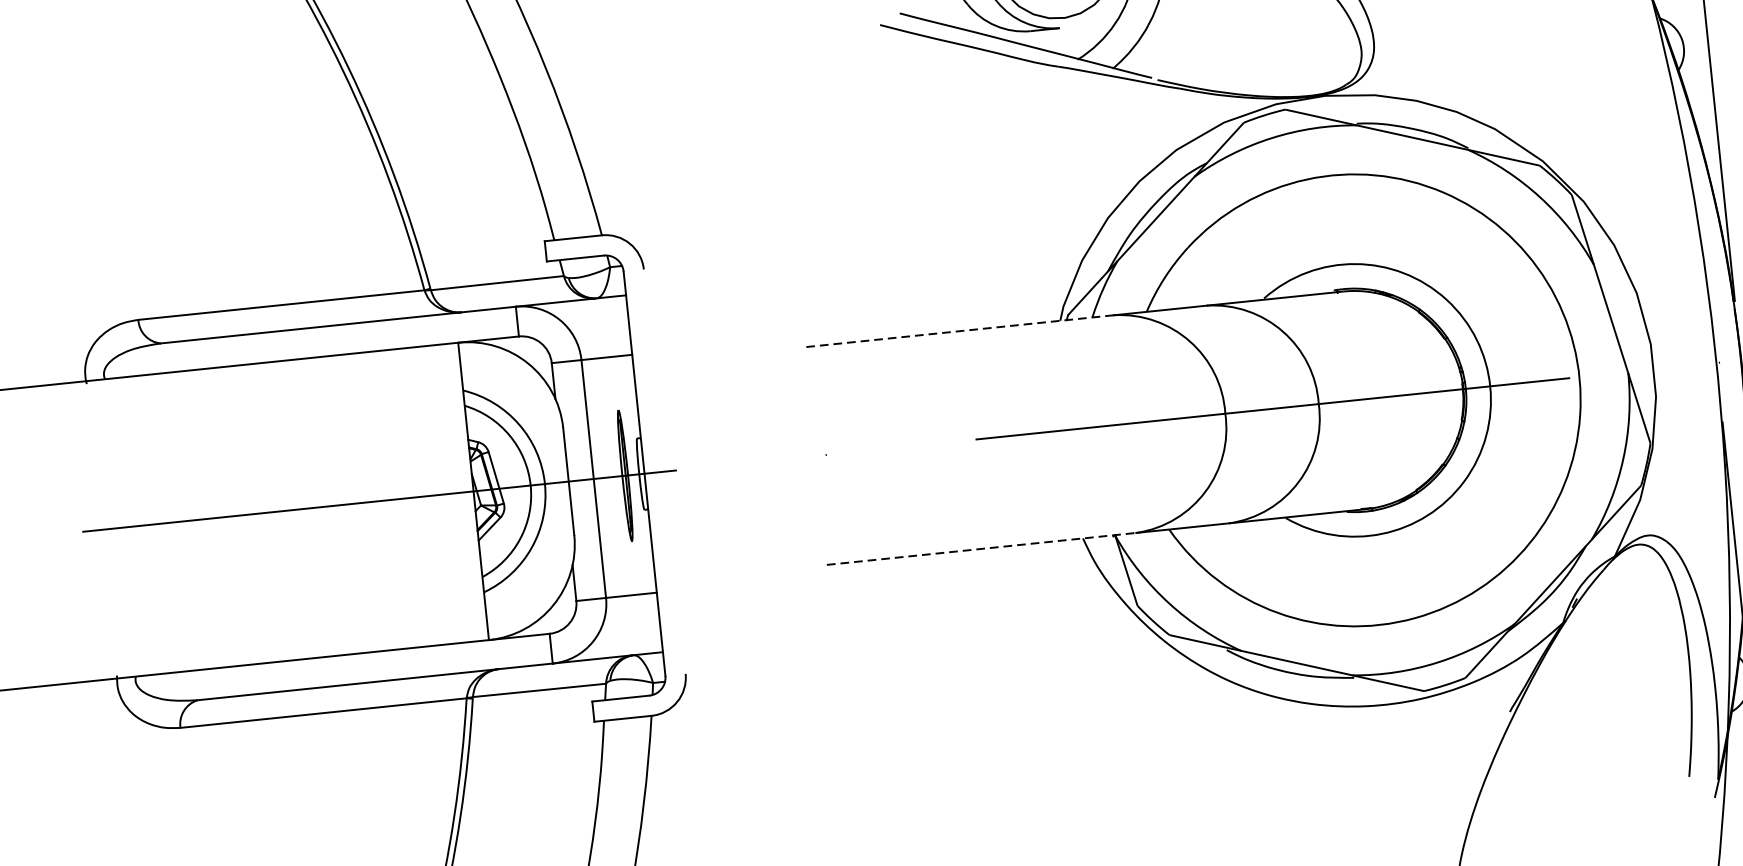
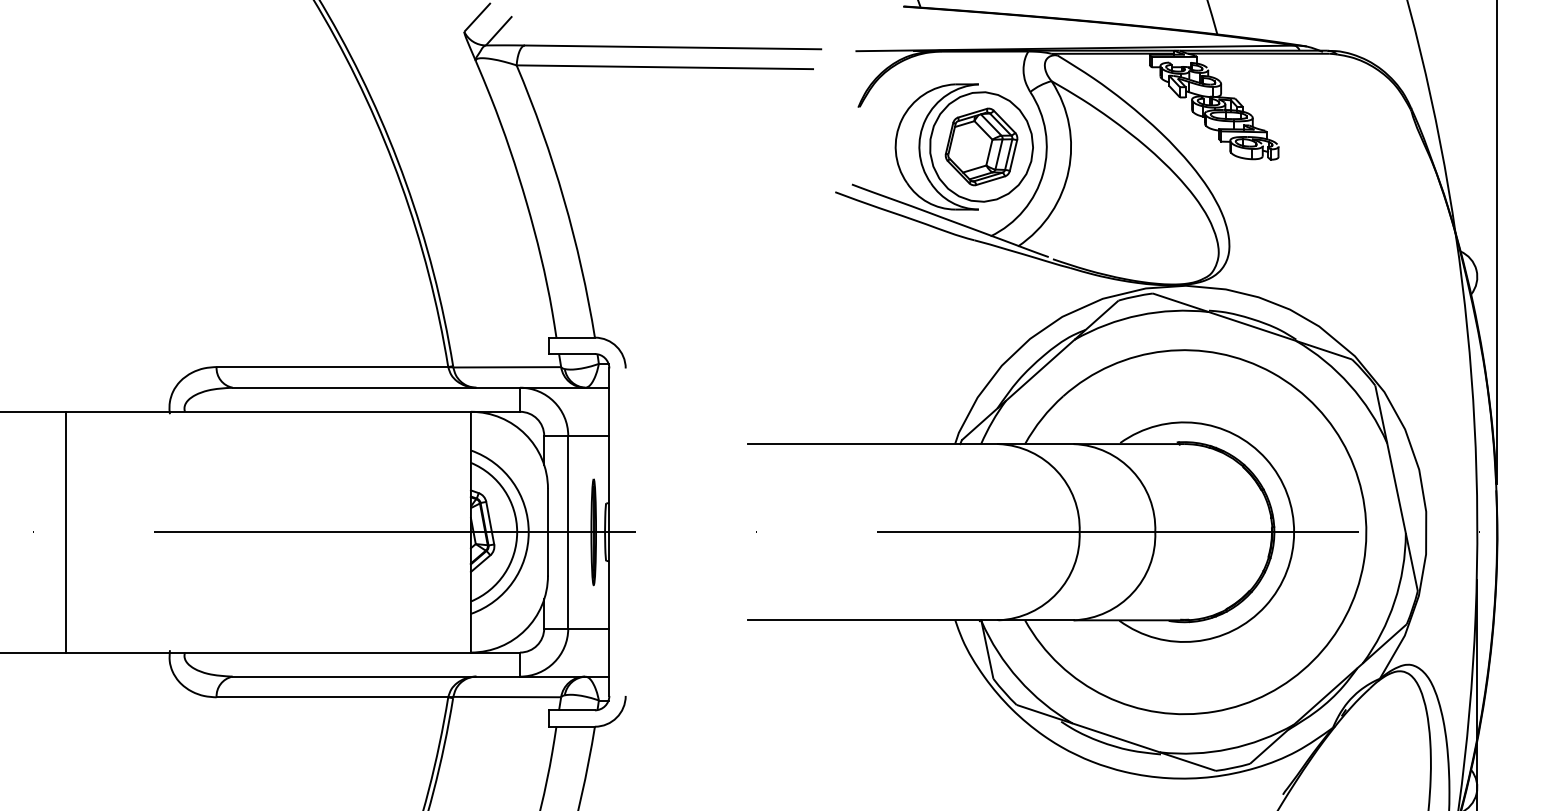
line: (958, 331) -> (872, 444), dashed -> solid
line: (982, 549) -> (873, 620), dashed -> solid

